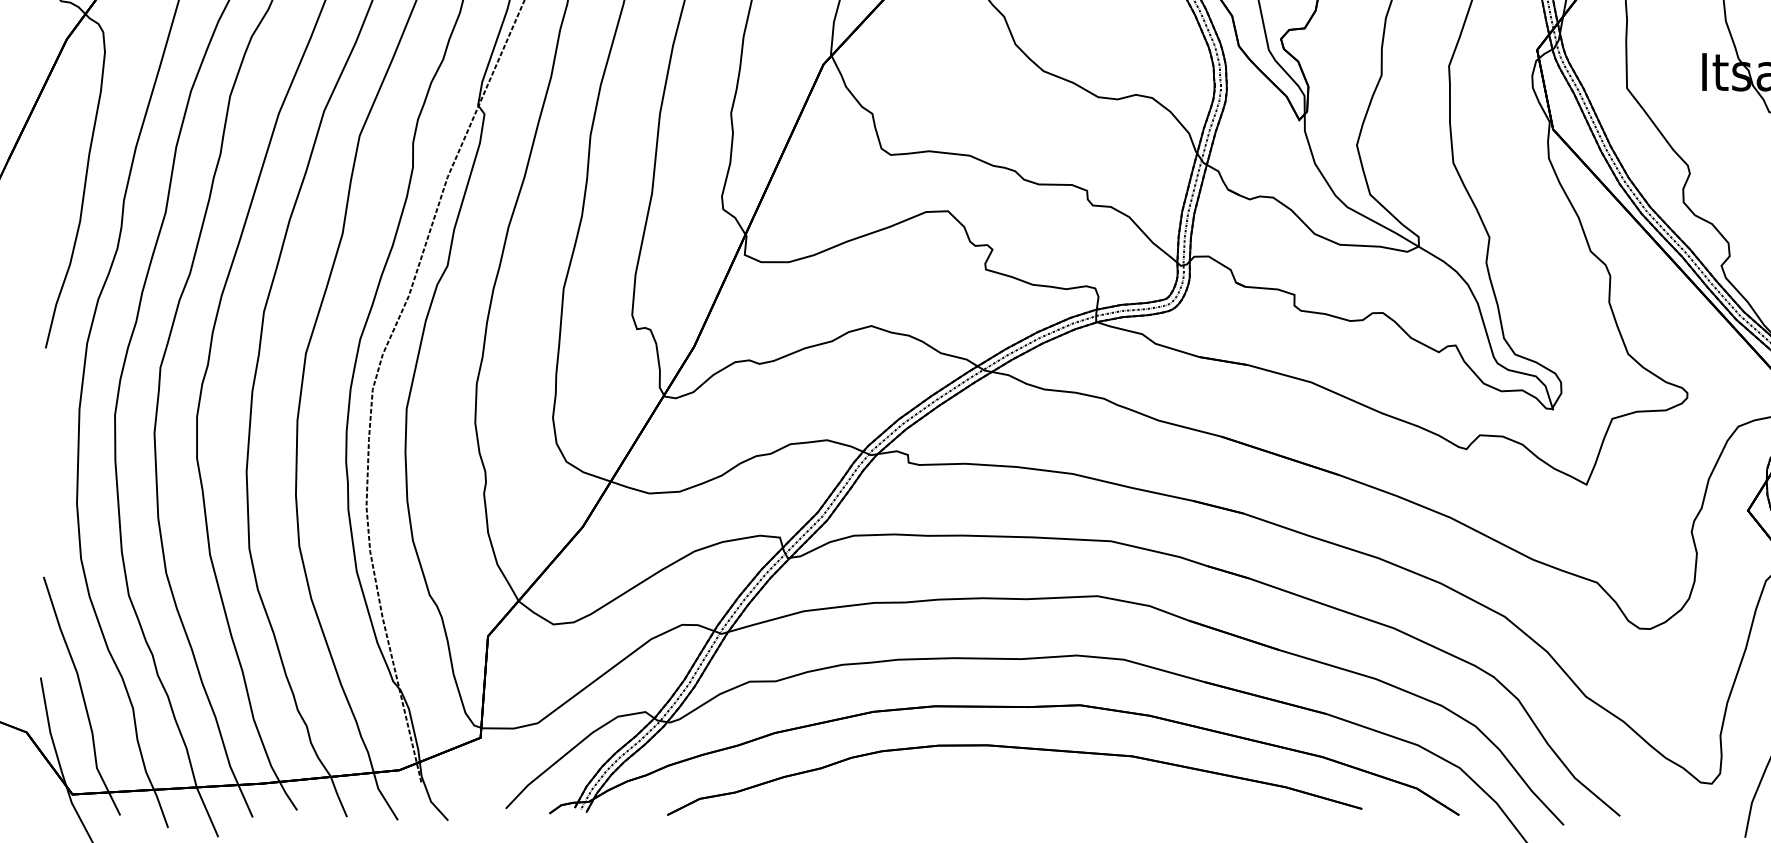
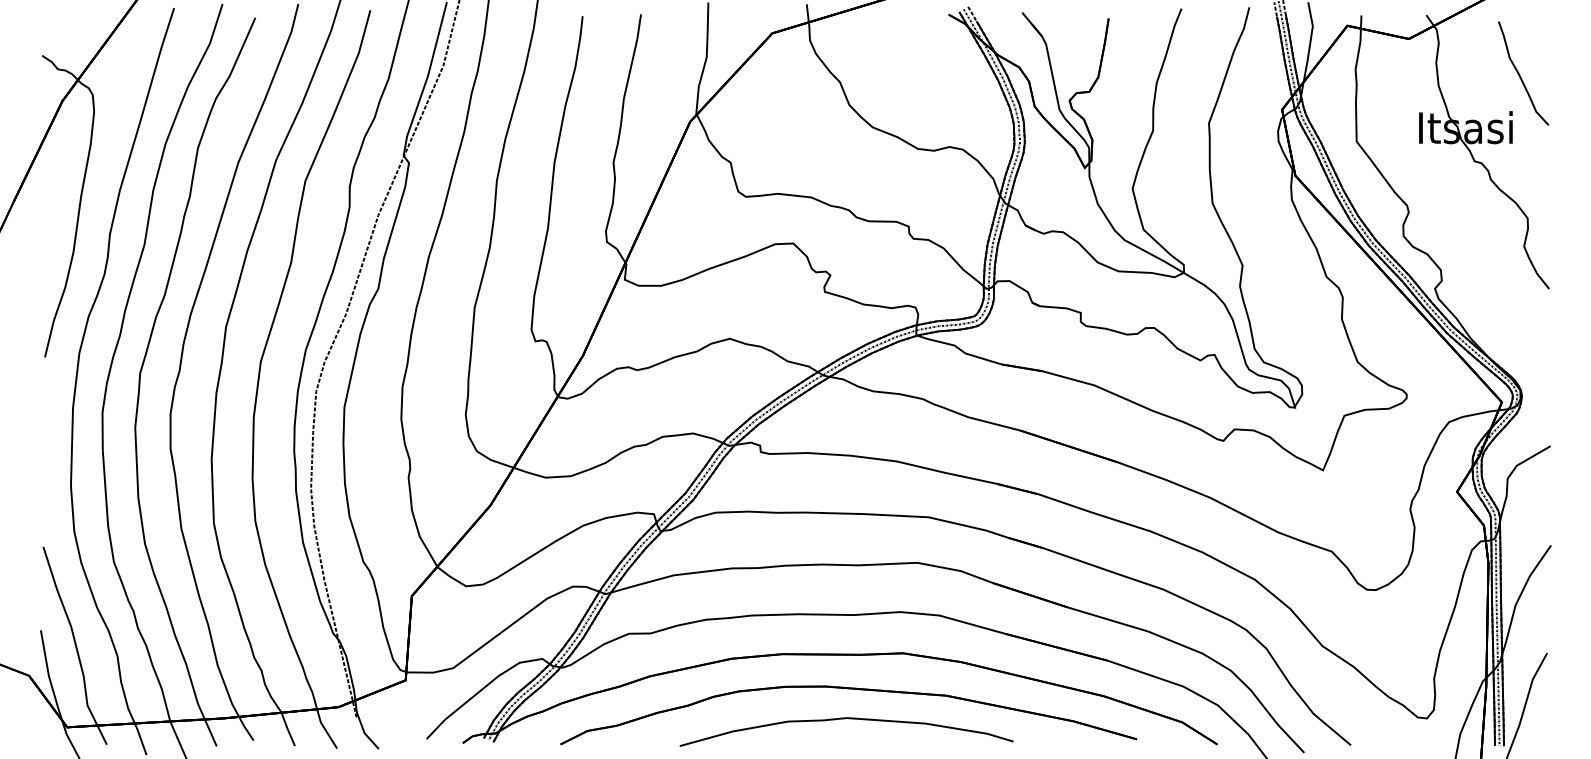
curve: (1010, 785) -> (845, 719), added

